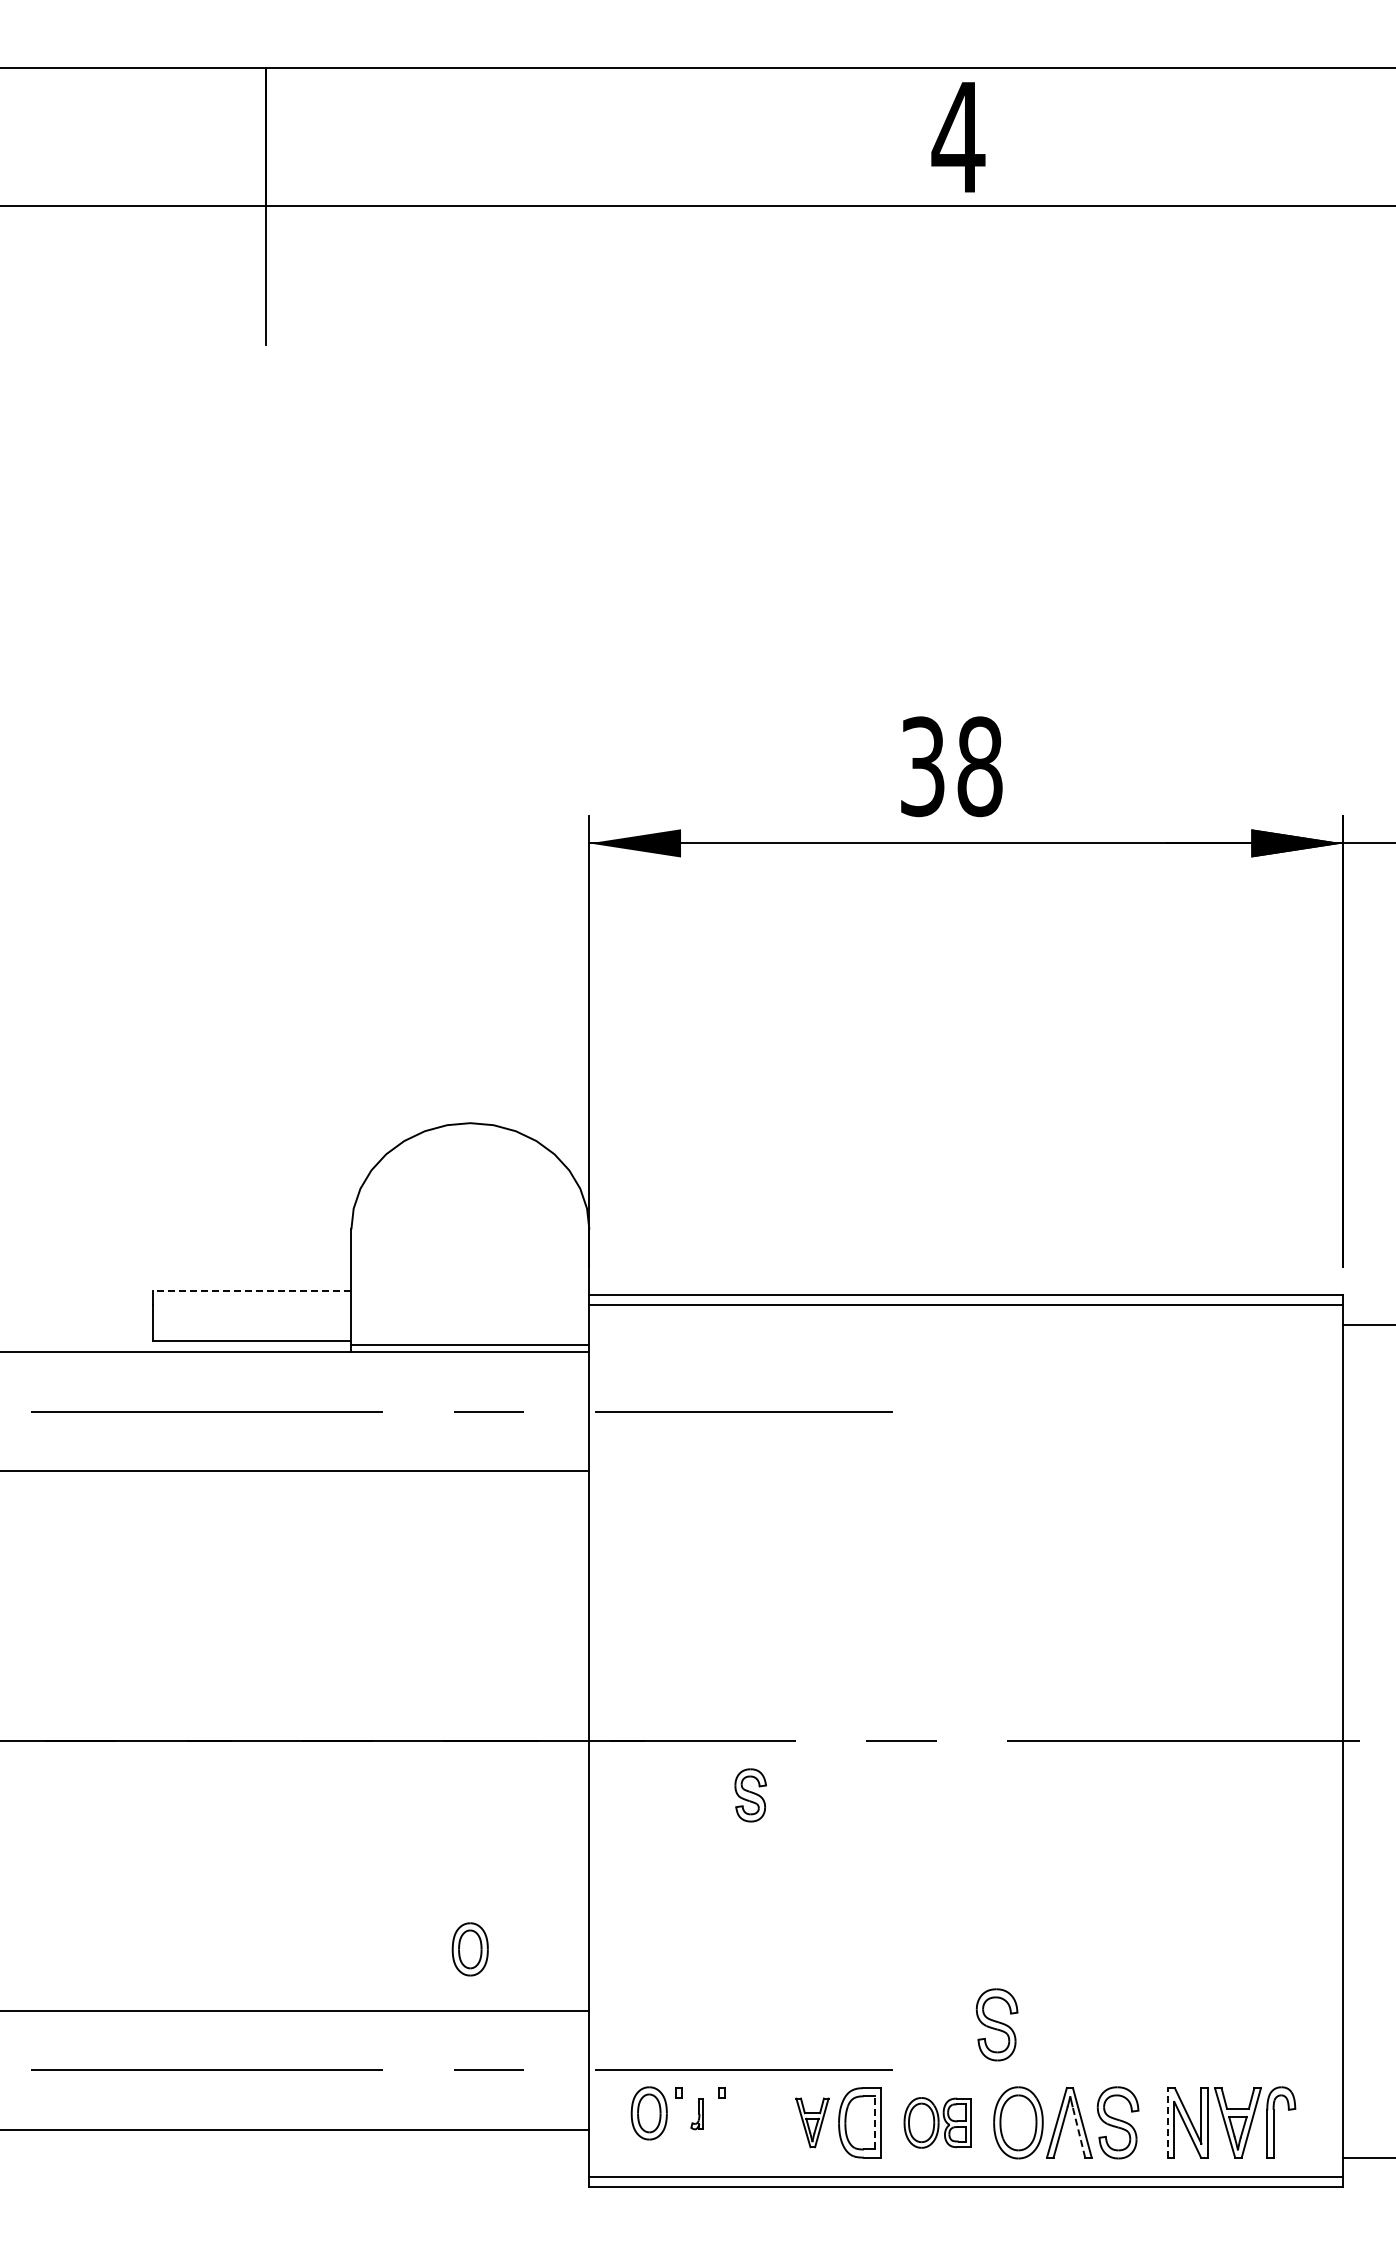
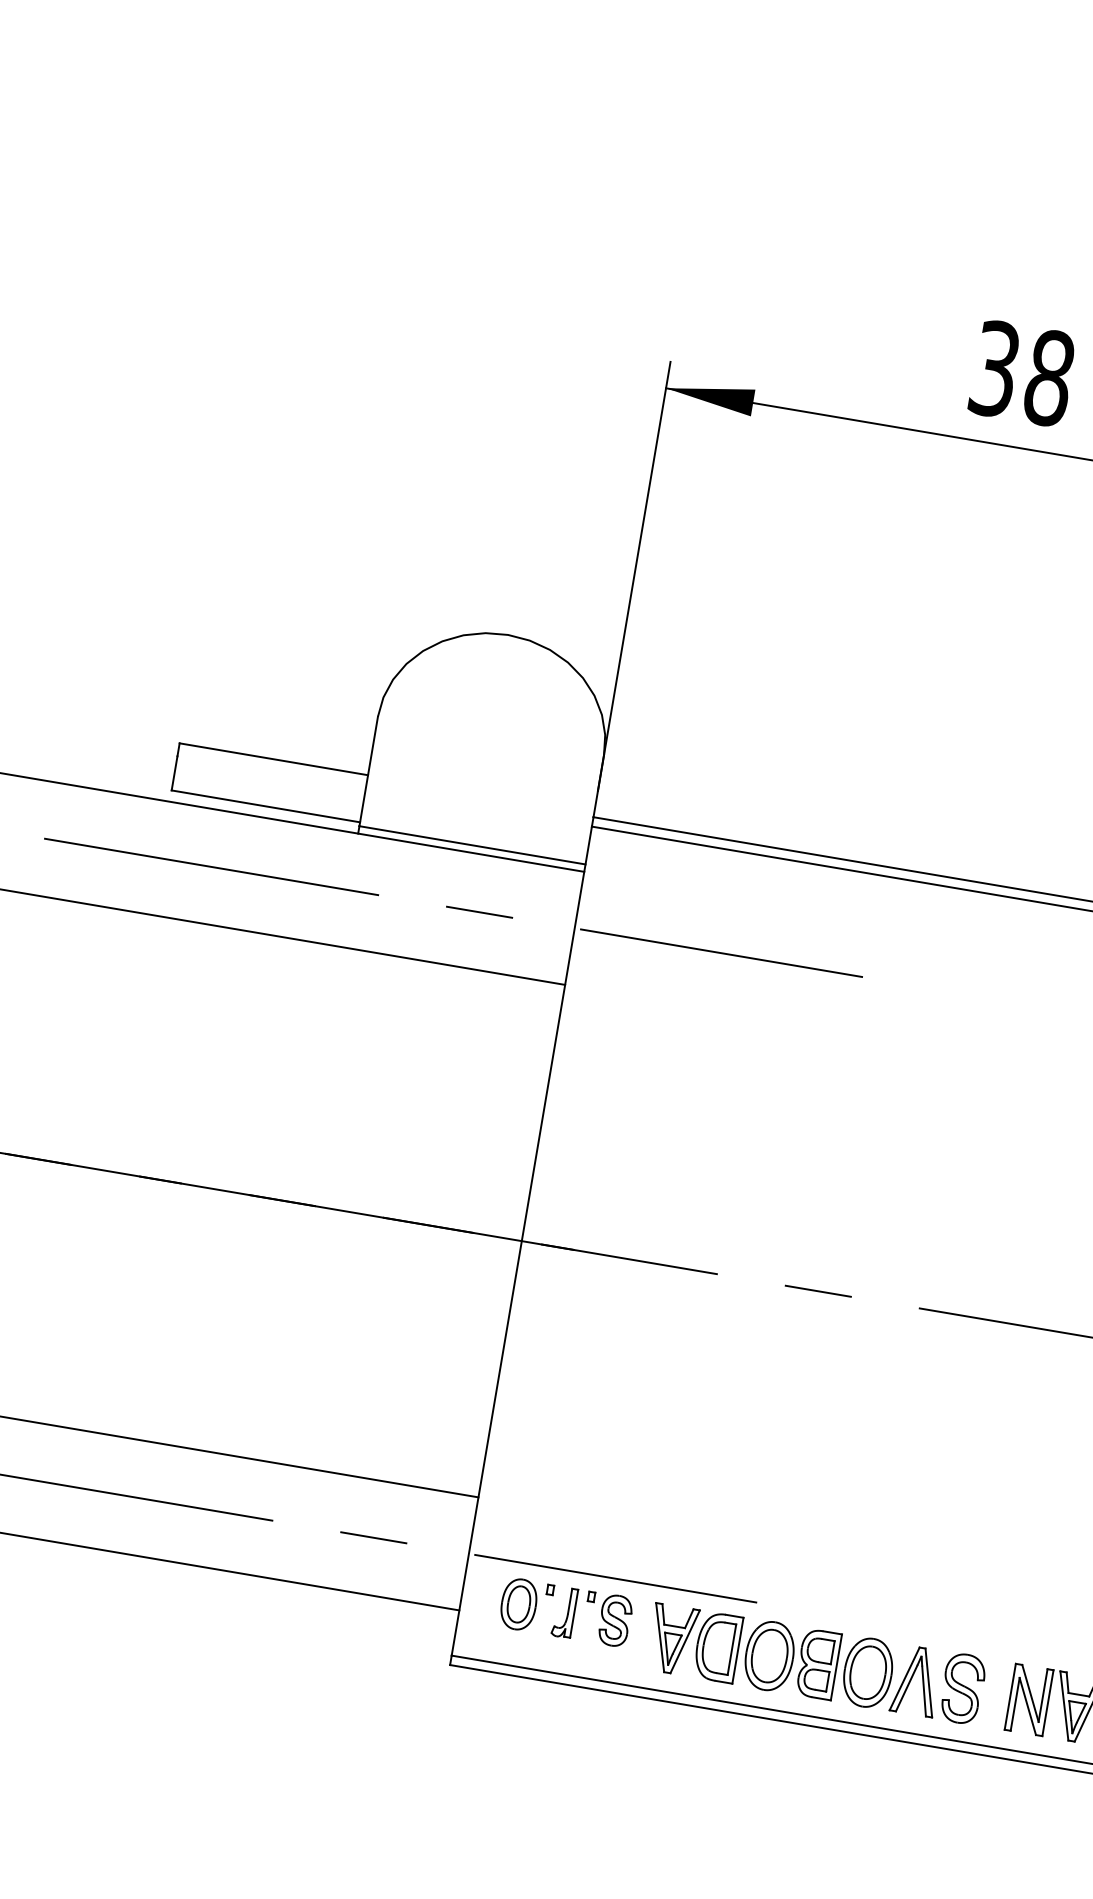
line: (251, 1290) -> (273, 758), dashed -> solid
part: (750, 1795) -> (615, 1620), moved
part: (469, 1949) -> (374, 1419), removed
part: (996, 2024) -> (863, 1575), removed
part: (696, 2113) -> (563, 1612), size x1.67
part: (812, 2122) -> (672, 1639), size x1.43
line: (875, 2122) -> (732, 1649), dashed -> solid
part: (937, 2122) -> (791, 1659), size x1.43
line: (1168, 2122) -> (1010, 1696), dashed -> solid
line: (1078, 2132) -> (923, 1691), dashed -> solid

